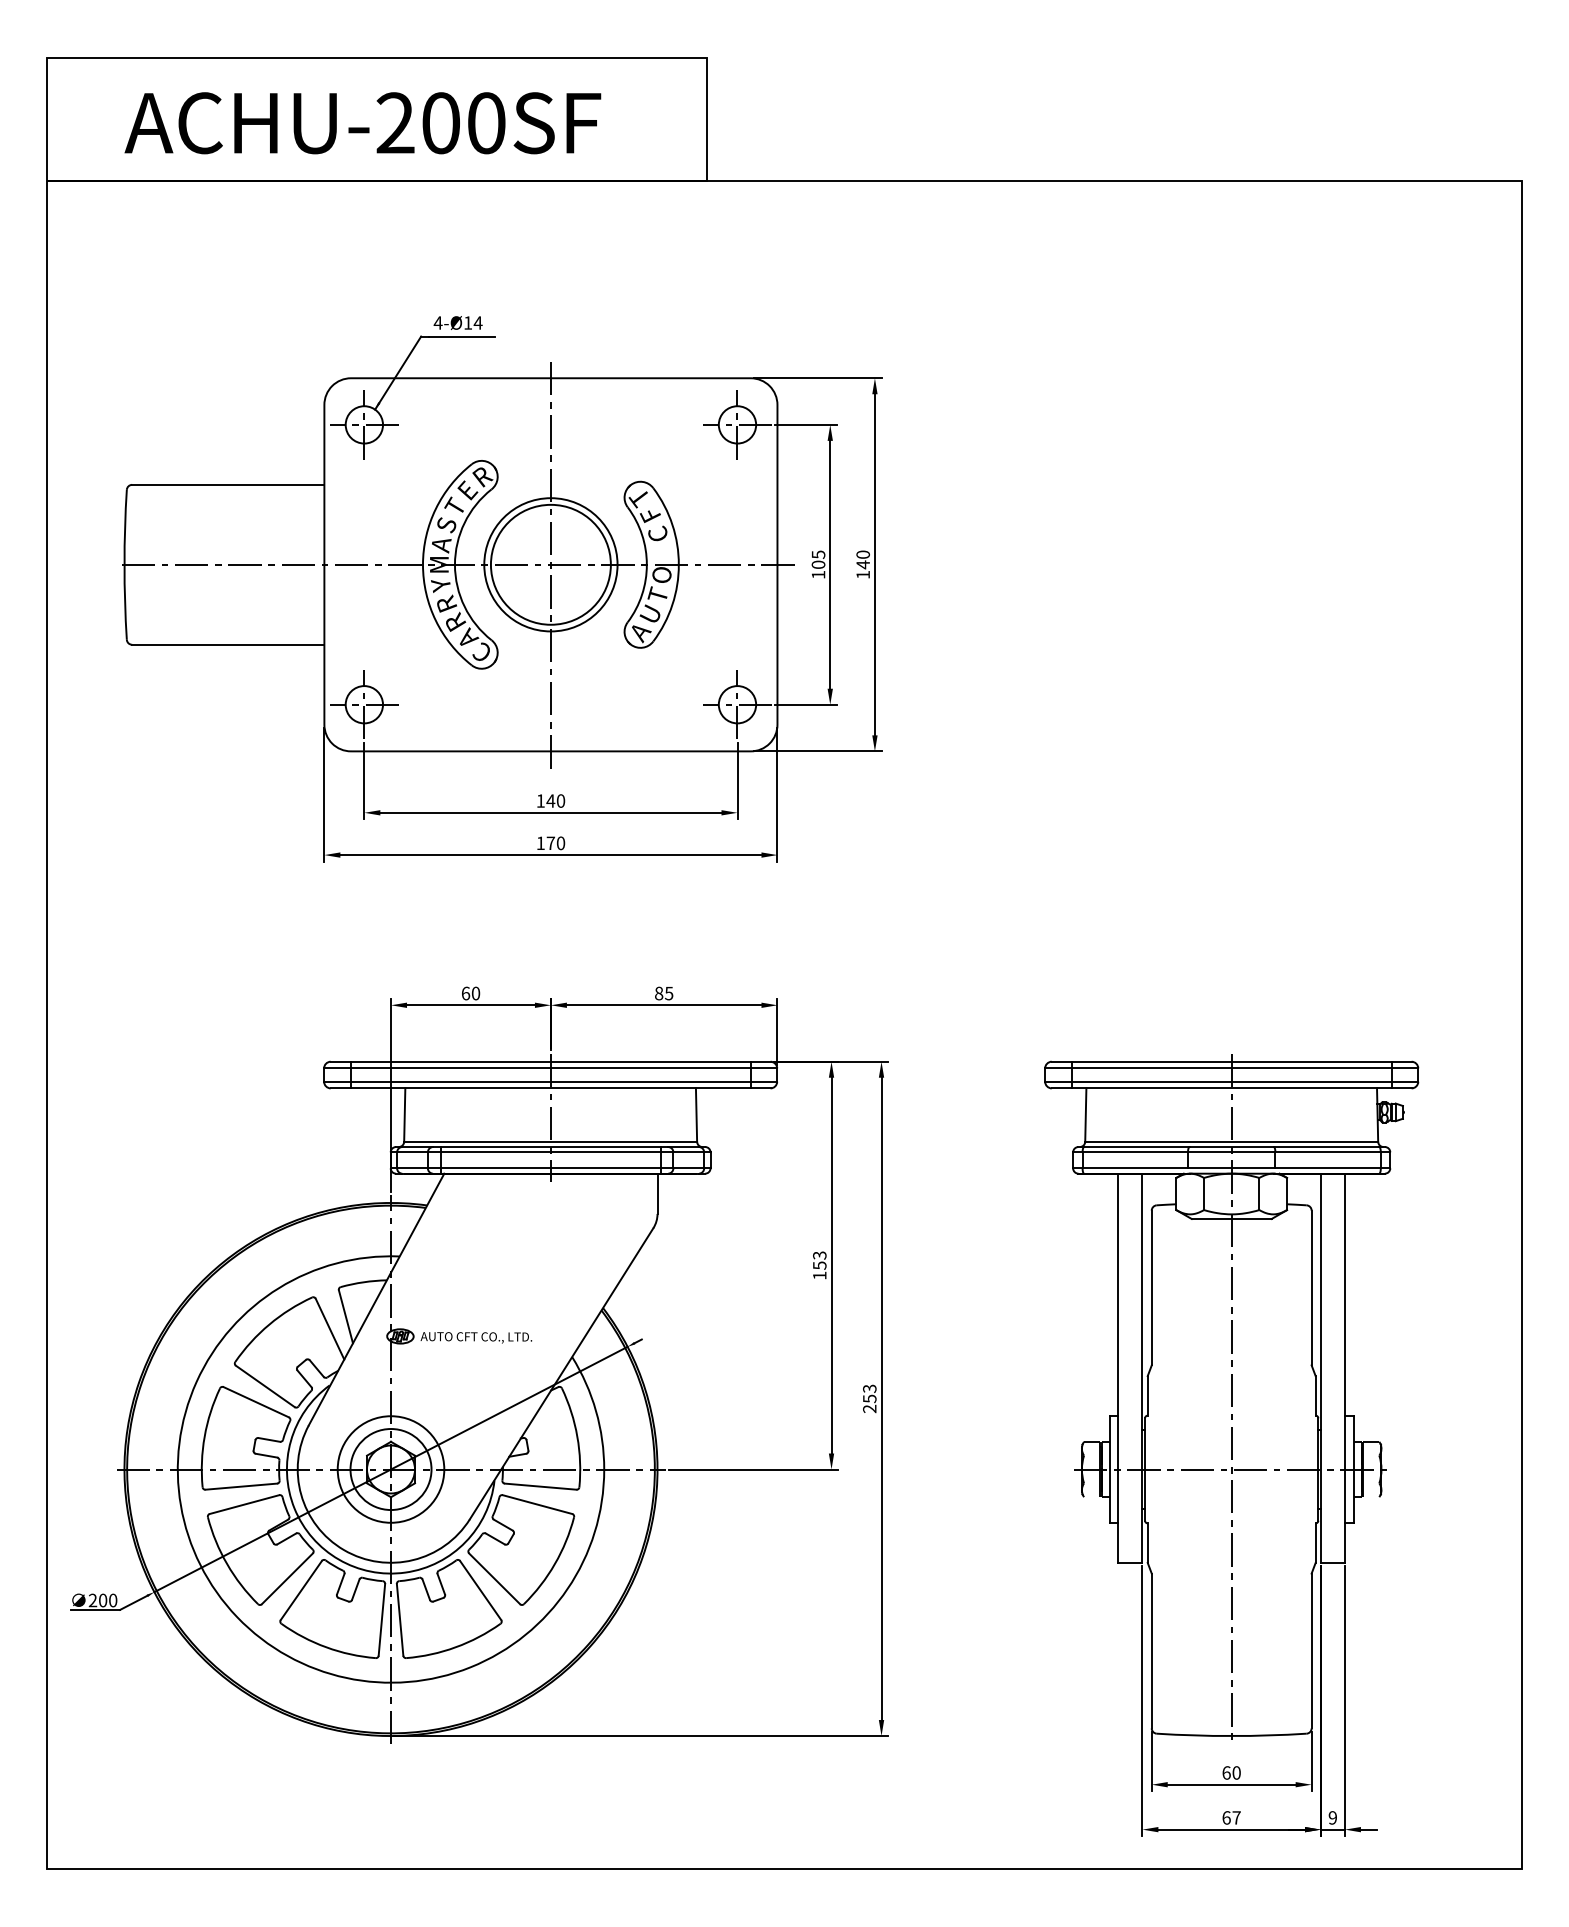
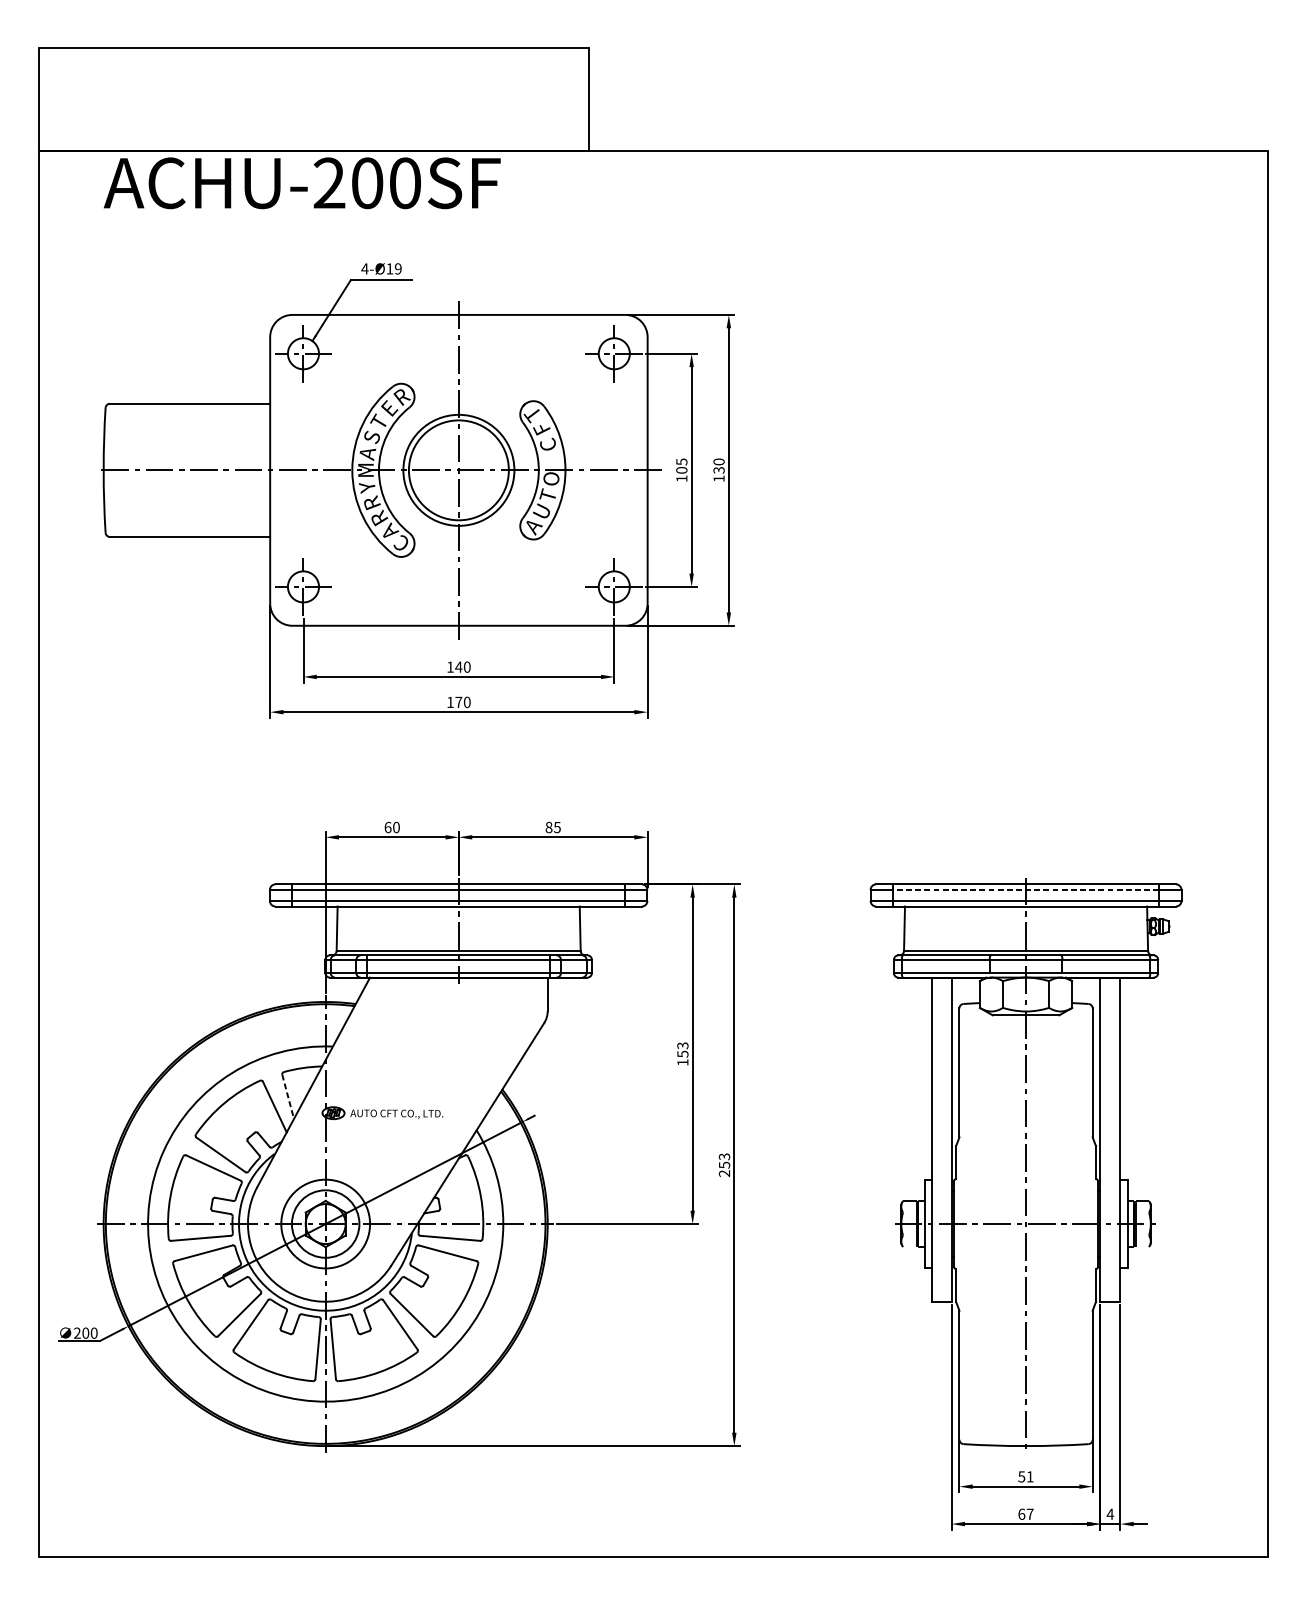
text: (362, 123) -> (301, 183), moved
text: (477, 322) -> (397, 268), 4-Ø14 -> 4-Ø19
text: (862, 564) -> (718, 470), 140 -> 130
line: (1231, 1068) -> (1025, 889), solid -> dashed
line: (346, 1317) -> (288, 1097), solid -> dashed
text: (1231, 1772) -> (1025, 1476), 60 -> 51
text: (1332, 1817) -> (1110, 1513), 9 -> 4

